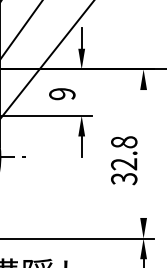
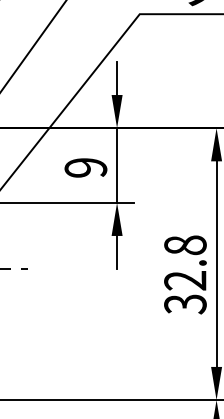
line: (81, 92) -> (116, 165), added
line: (143, 153) -> (216, 263), added

